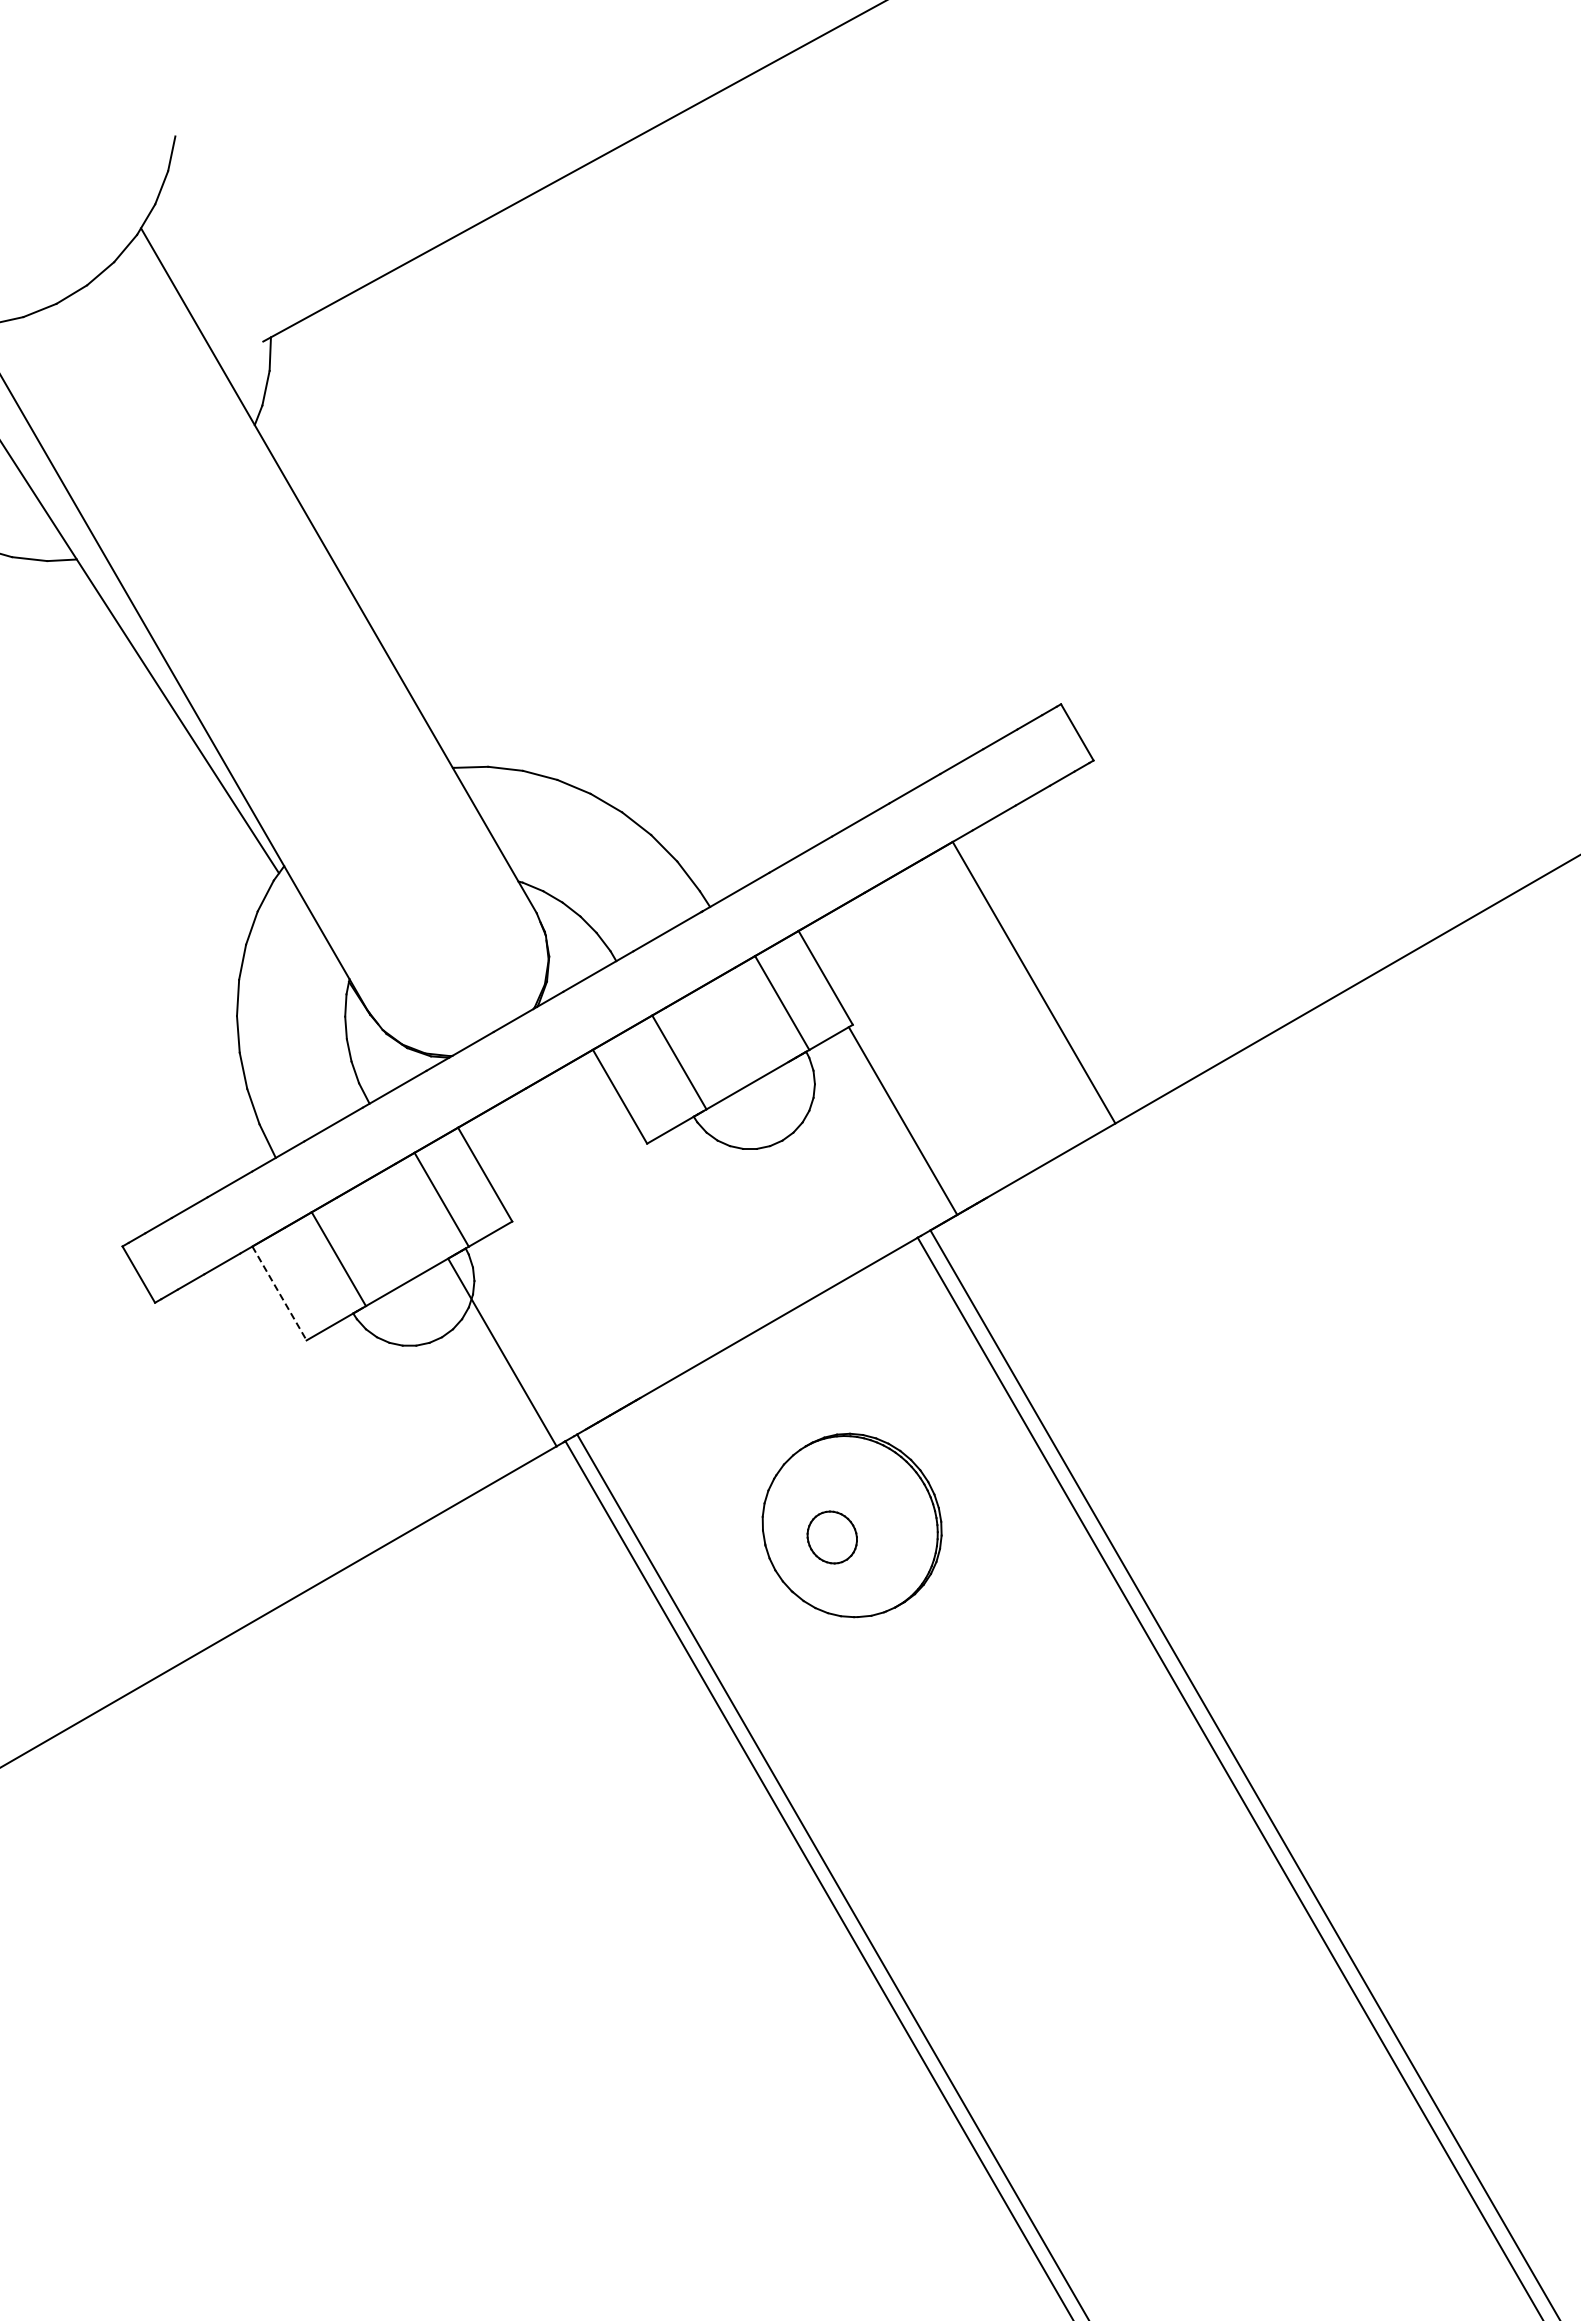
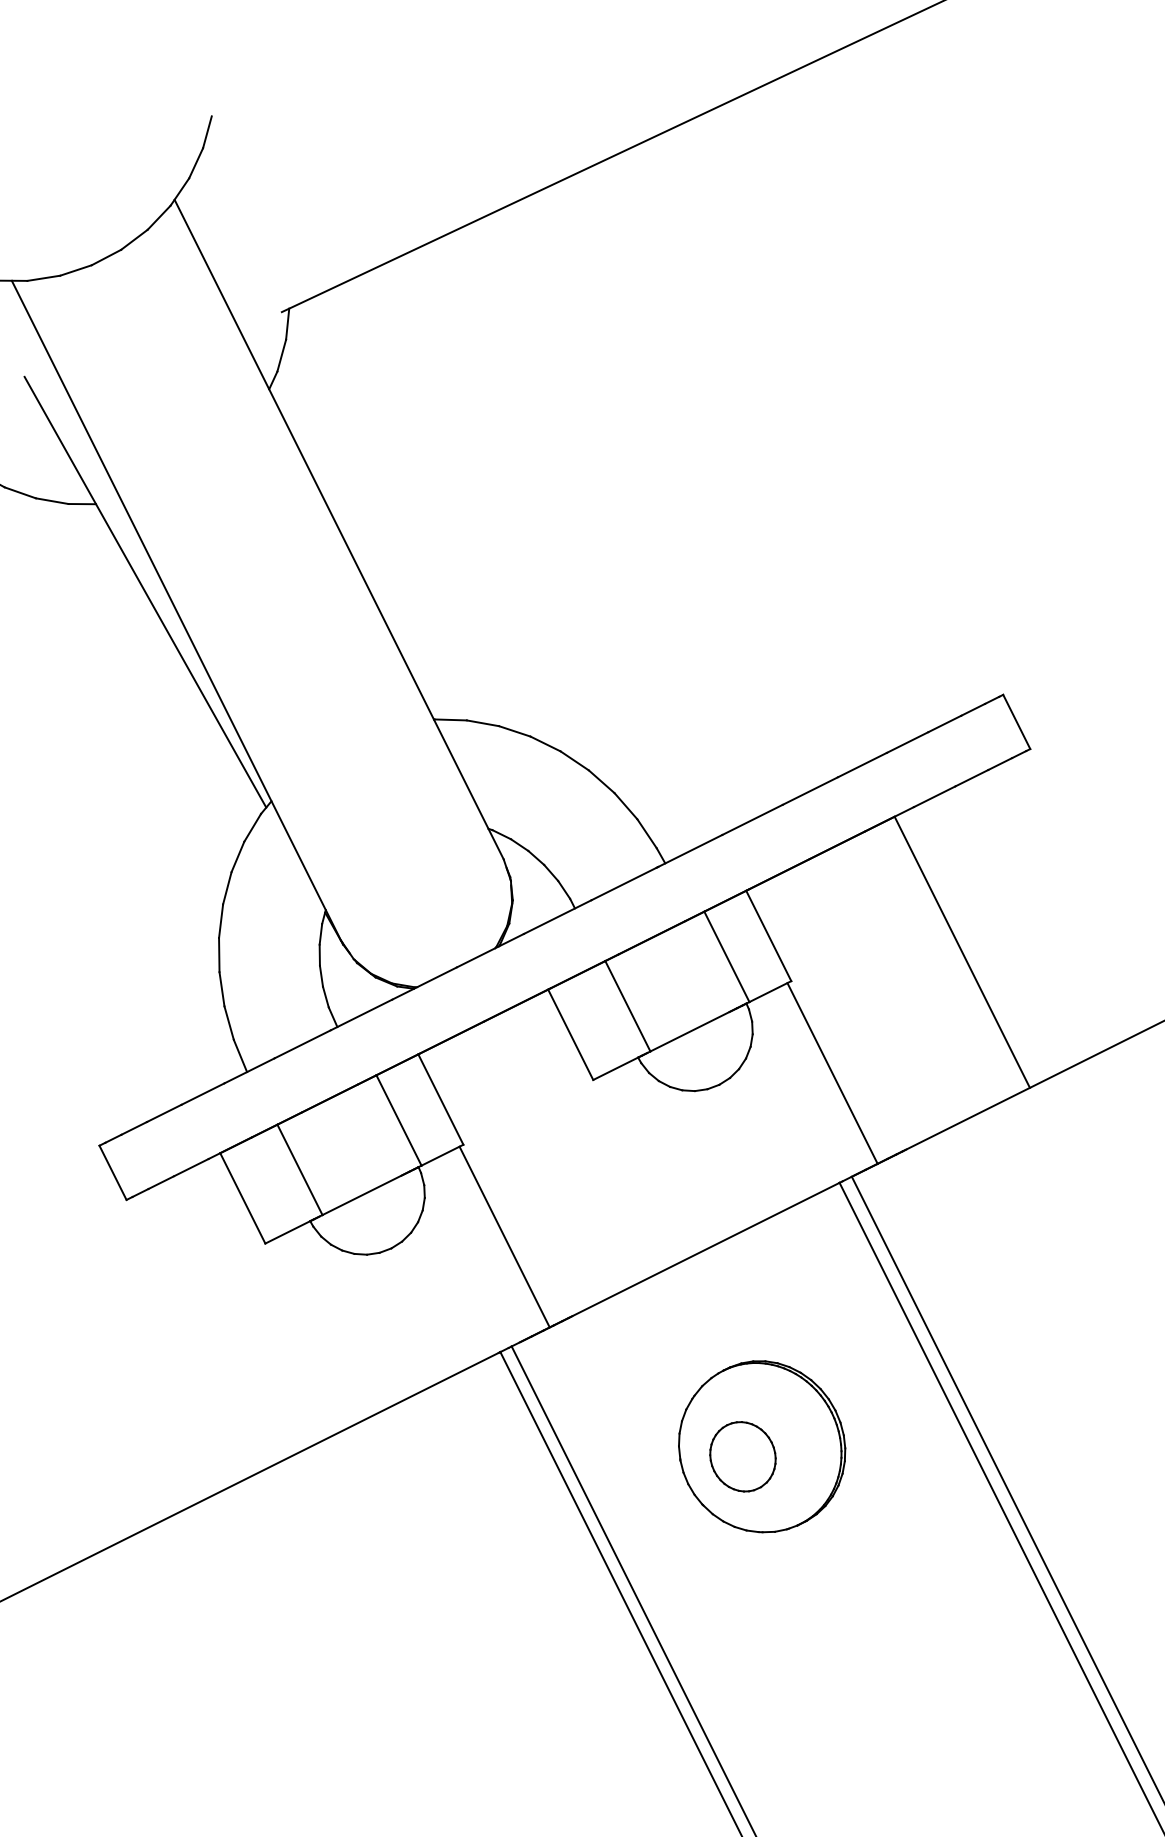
line: (279, 1293) -> (242, 1198), dashed -> solid
line: (502, 1352) -> (504, 1236), moved
part: (832, 1537) -> (743, 1456), size x1.43

